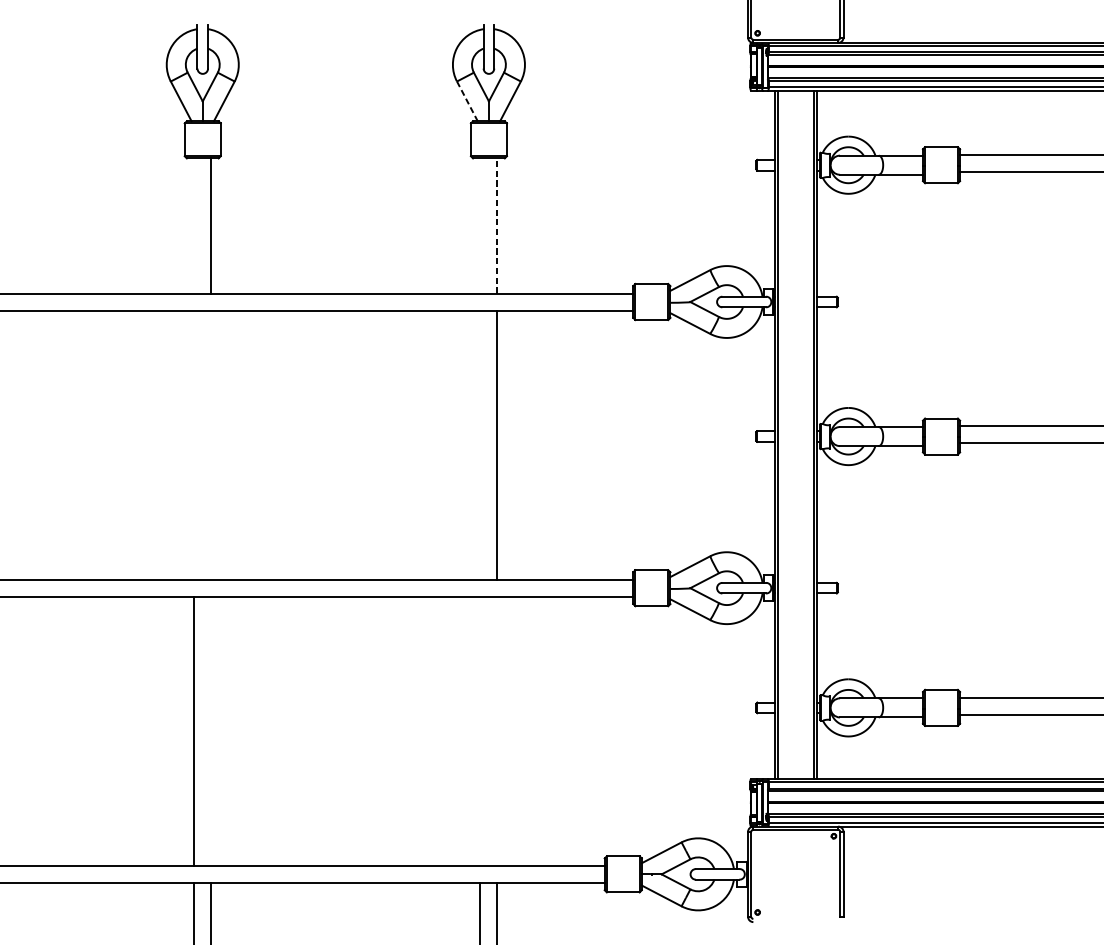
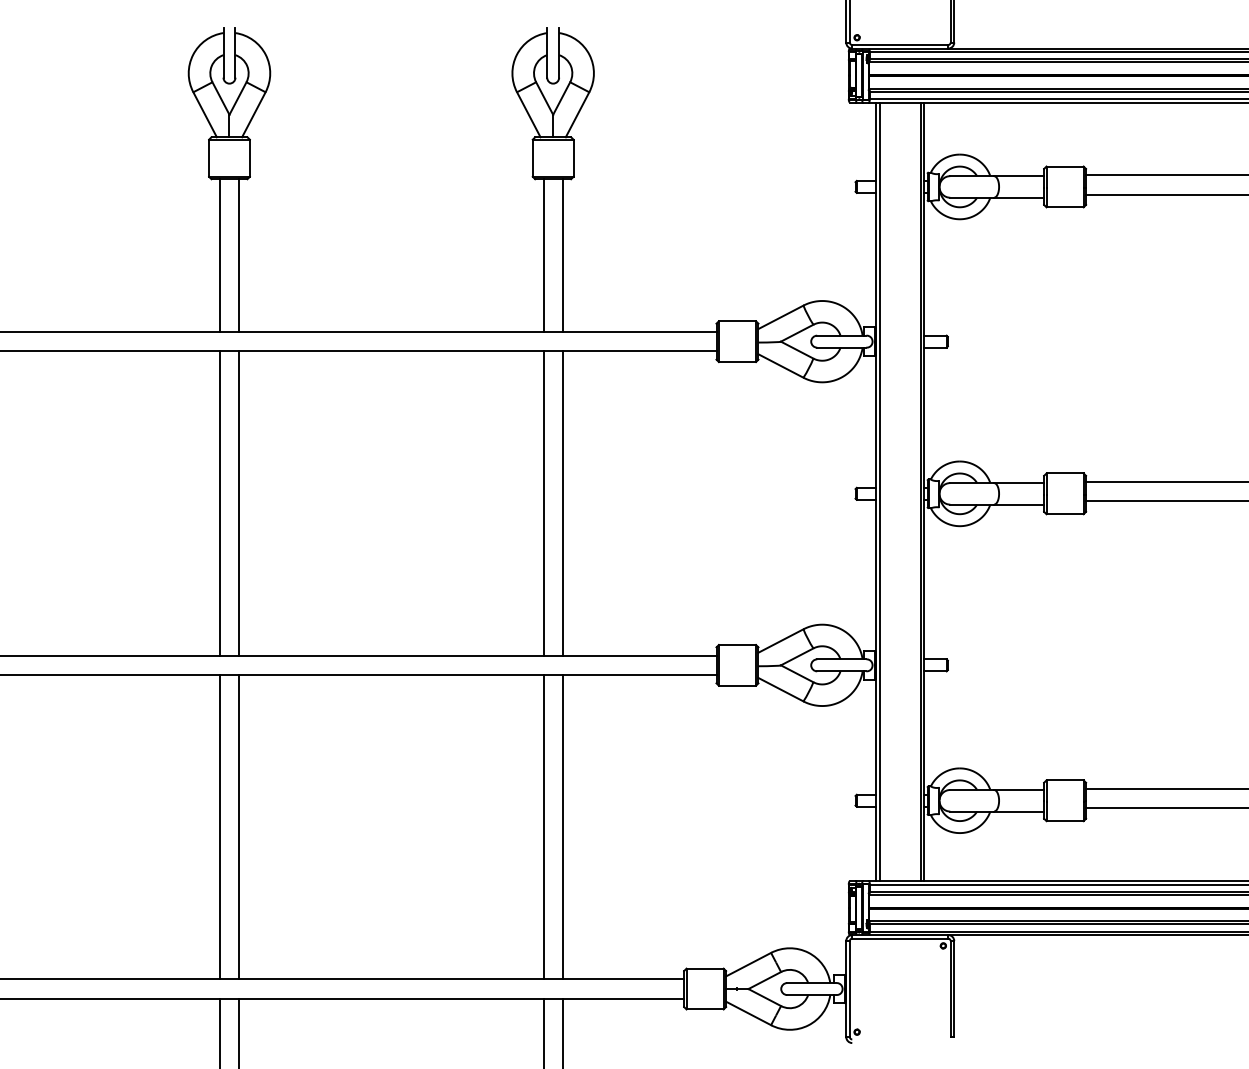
line: (468, 102) -> (529, 115), dashed -> solid
line: (193, 225) -> (219, 255), added
line: (480, 225) -> (543, 255), added
line: (497, 225) -> (562, 255), dashed -> solid
line: (193, 445) -> (219, 503), added
line: (211, 445) -> (239, 503), added
line: (480, 445) -> (543, 503), added
line: (211, 730) -> (239, 826), added
line: (480, 730) -> (543, 826), added
line: (497, 730) -> (562, 826), added

